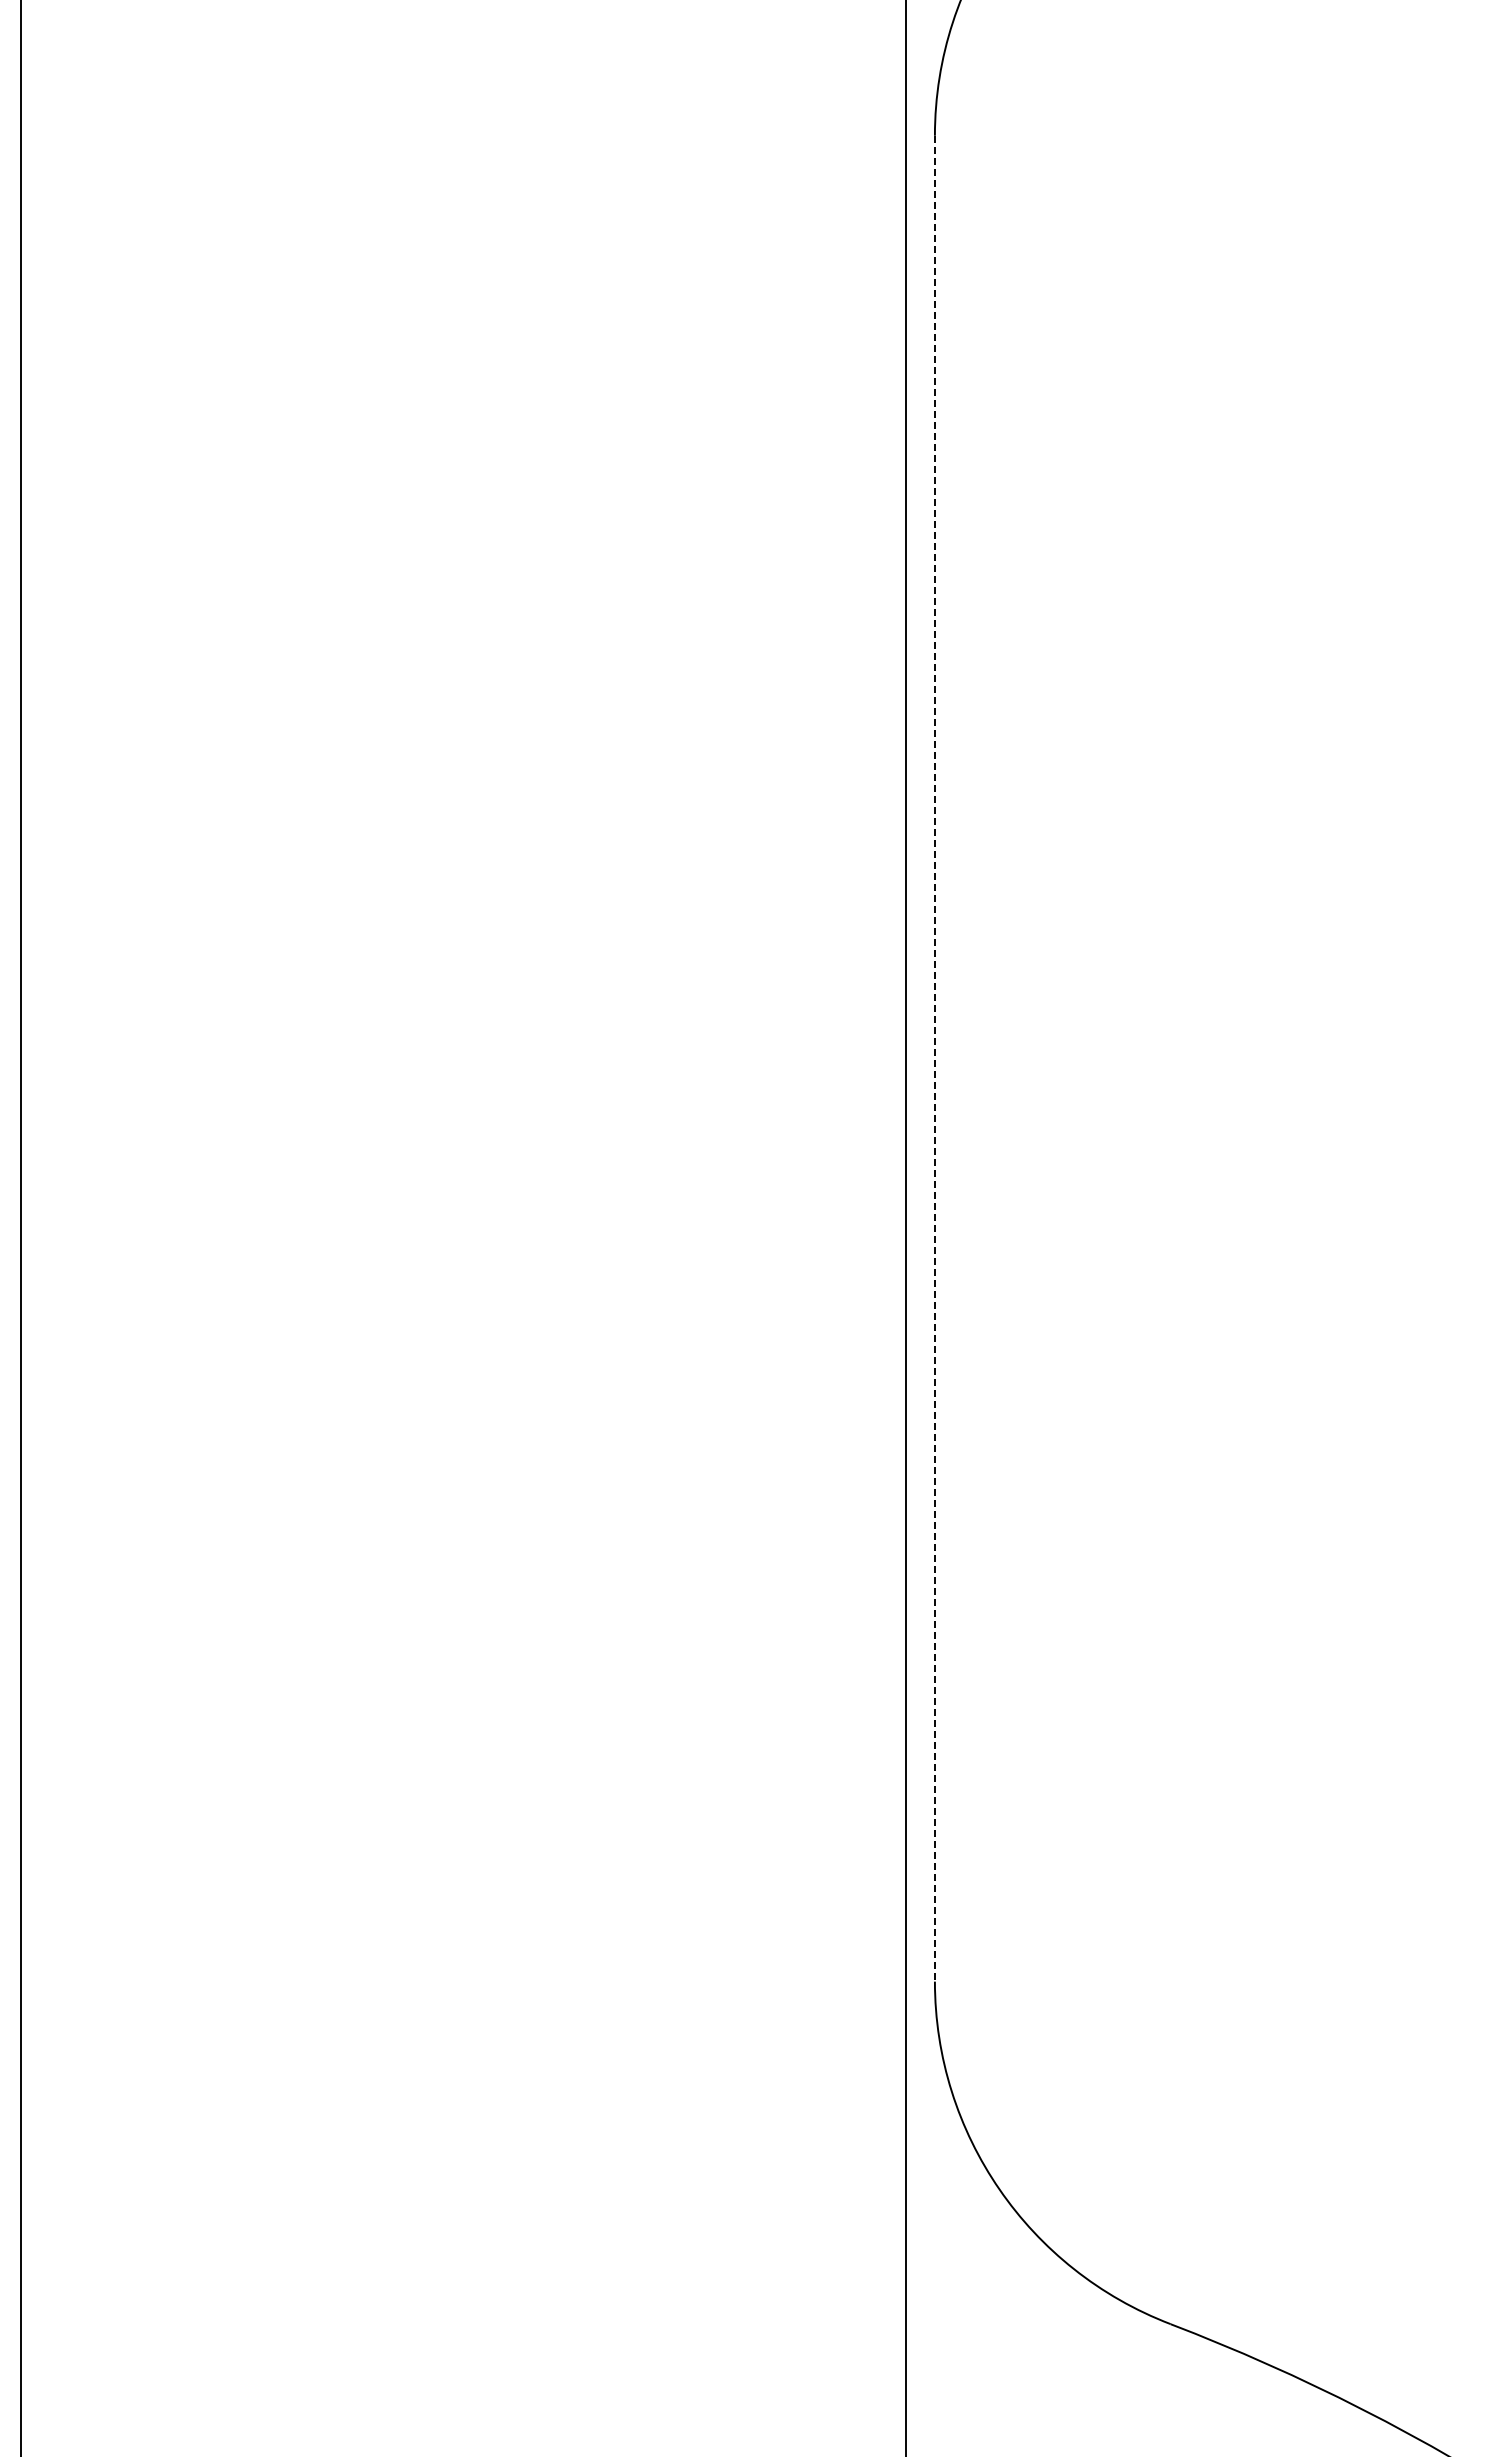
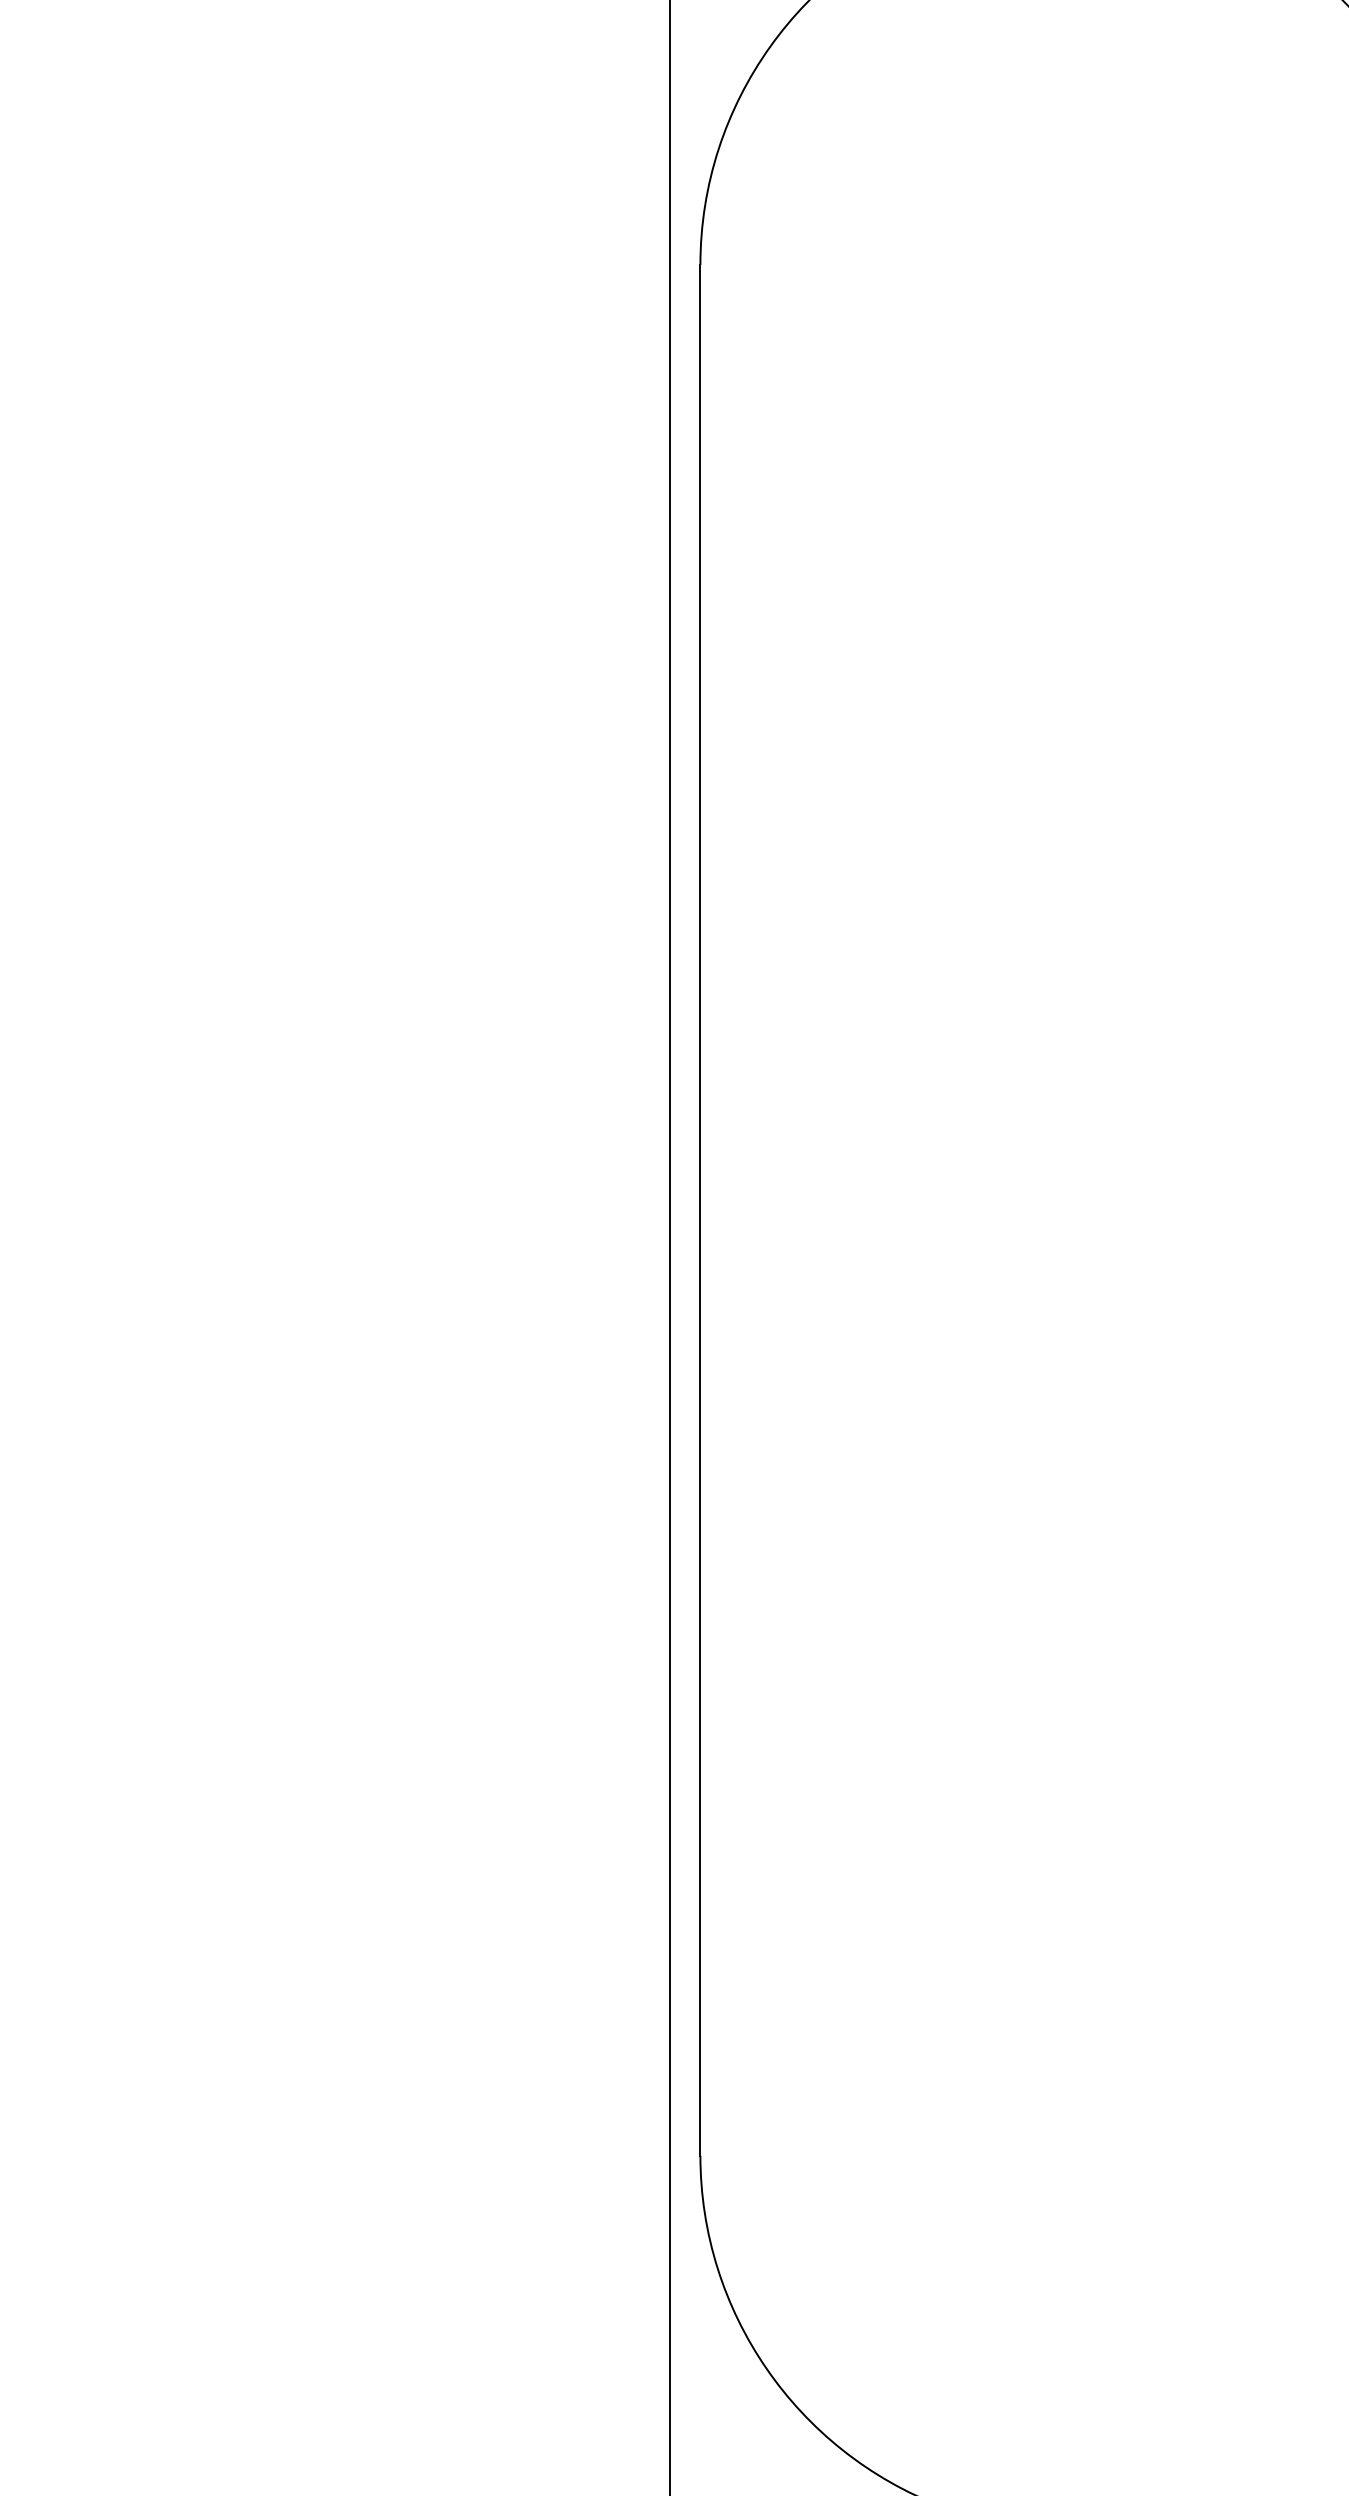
line: (934, 1058) -> (699, 1210), dashed -> solid

